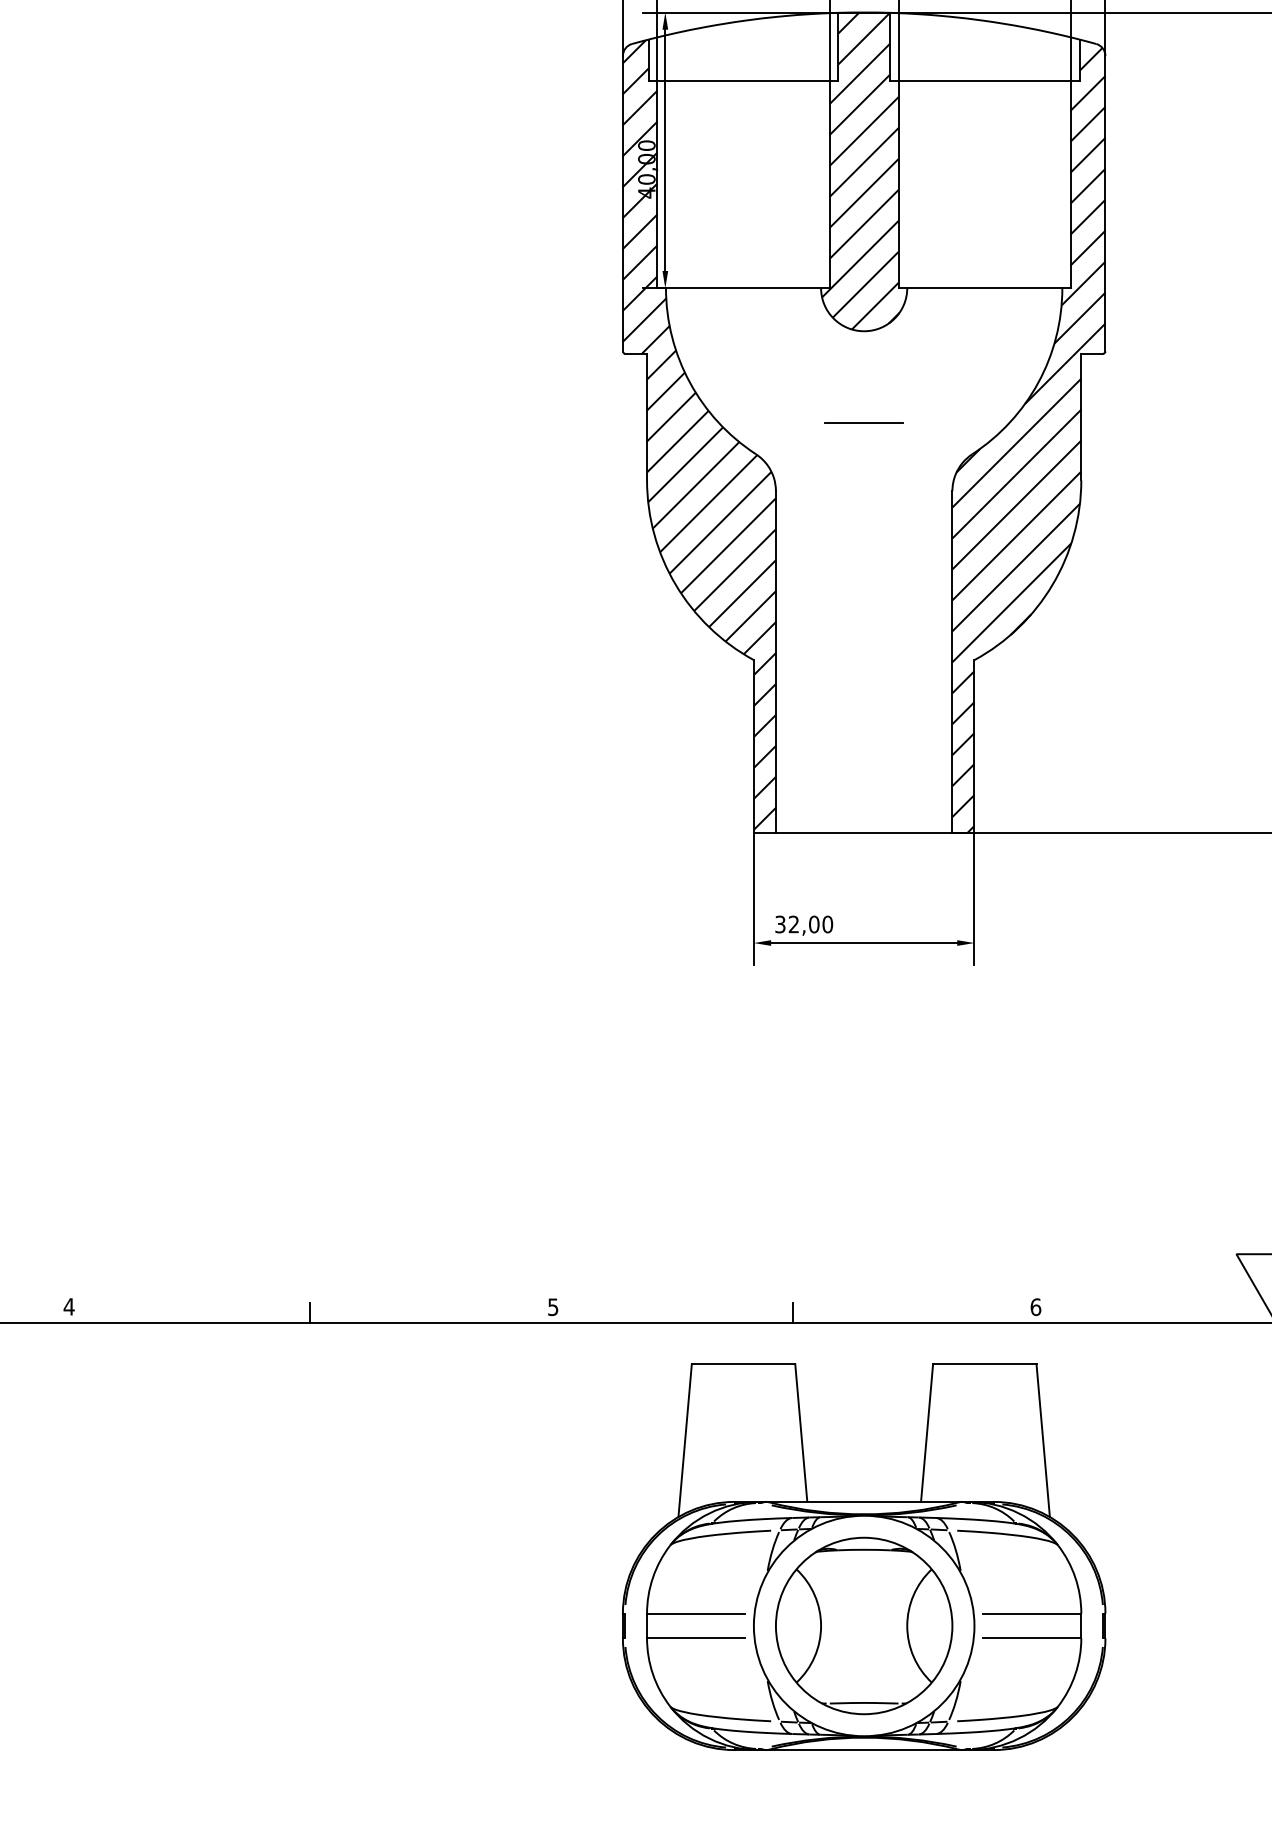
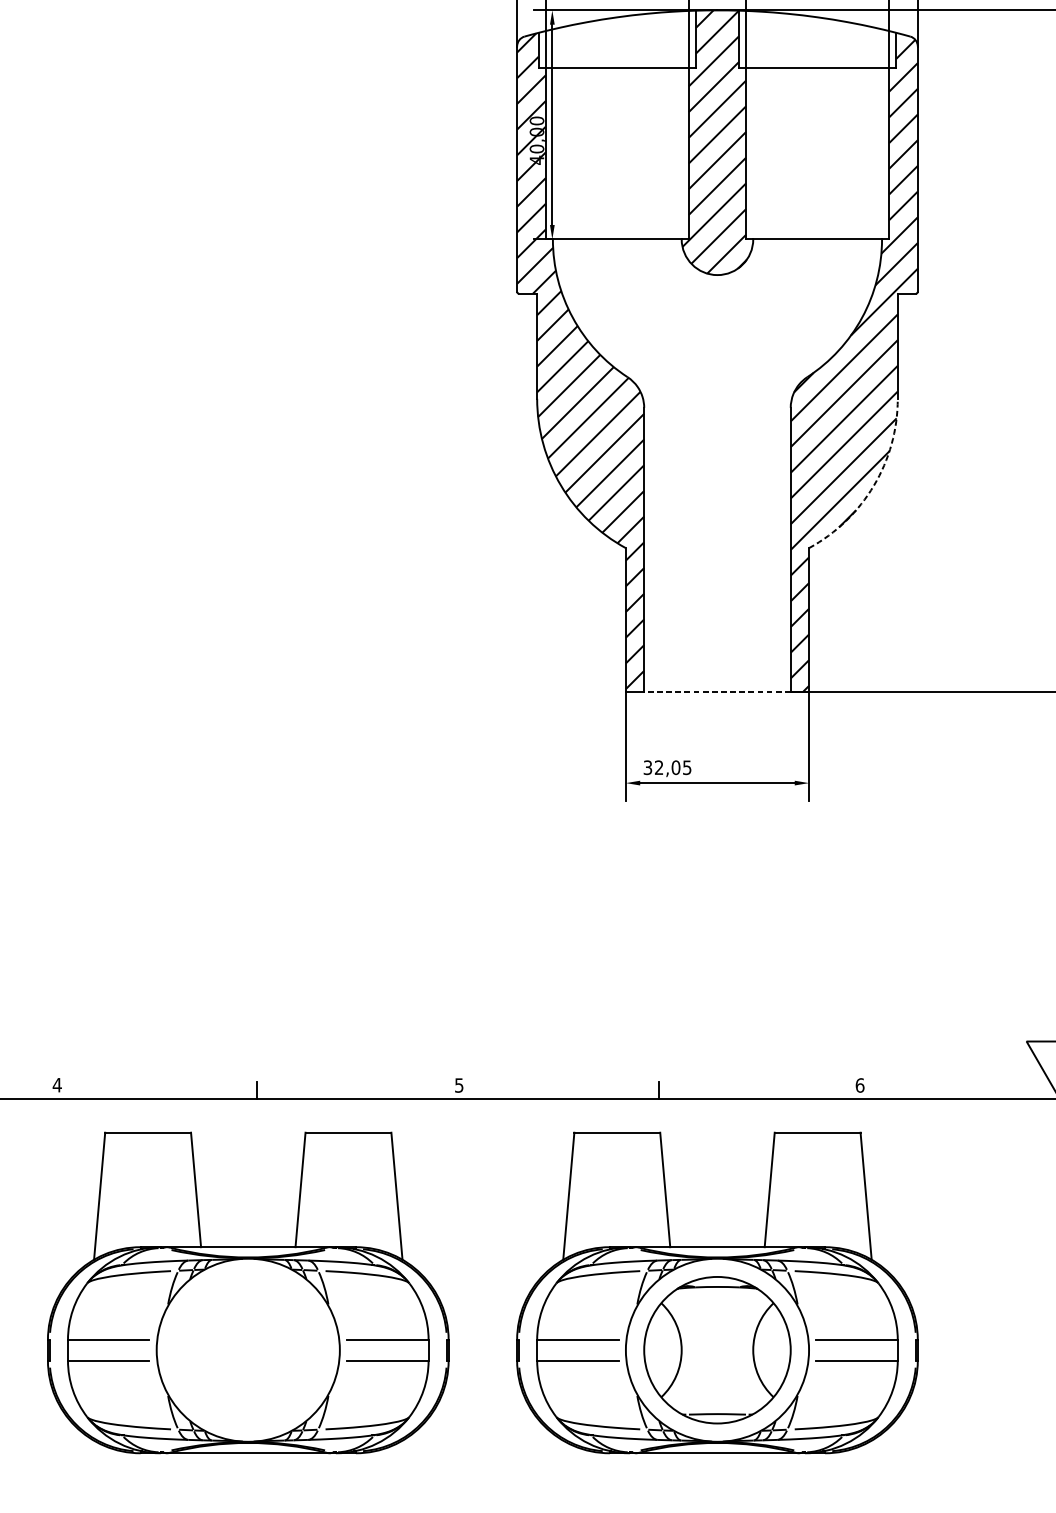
line: (864, 423) -> (717, 351), removed
arc: (1052, 584) -> (873, 485), solid -> dashed
line: (863, 832) -> (716, 691), solid -> dashed
text: (827, 924) -> (687, 767), 32,00 -> 32,05
part: (299, 1556) -> (248, 1292), added

